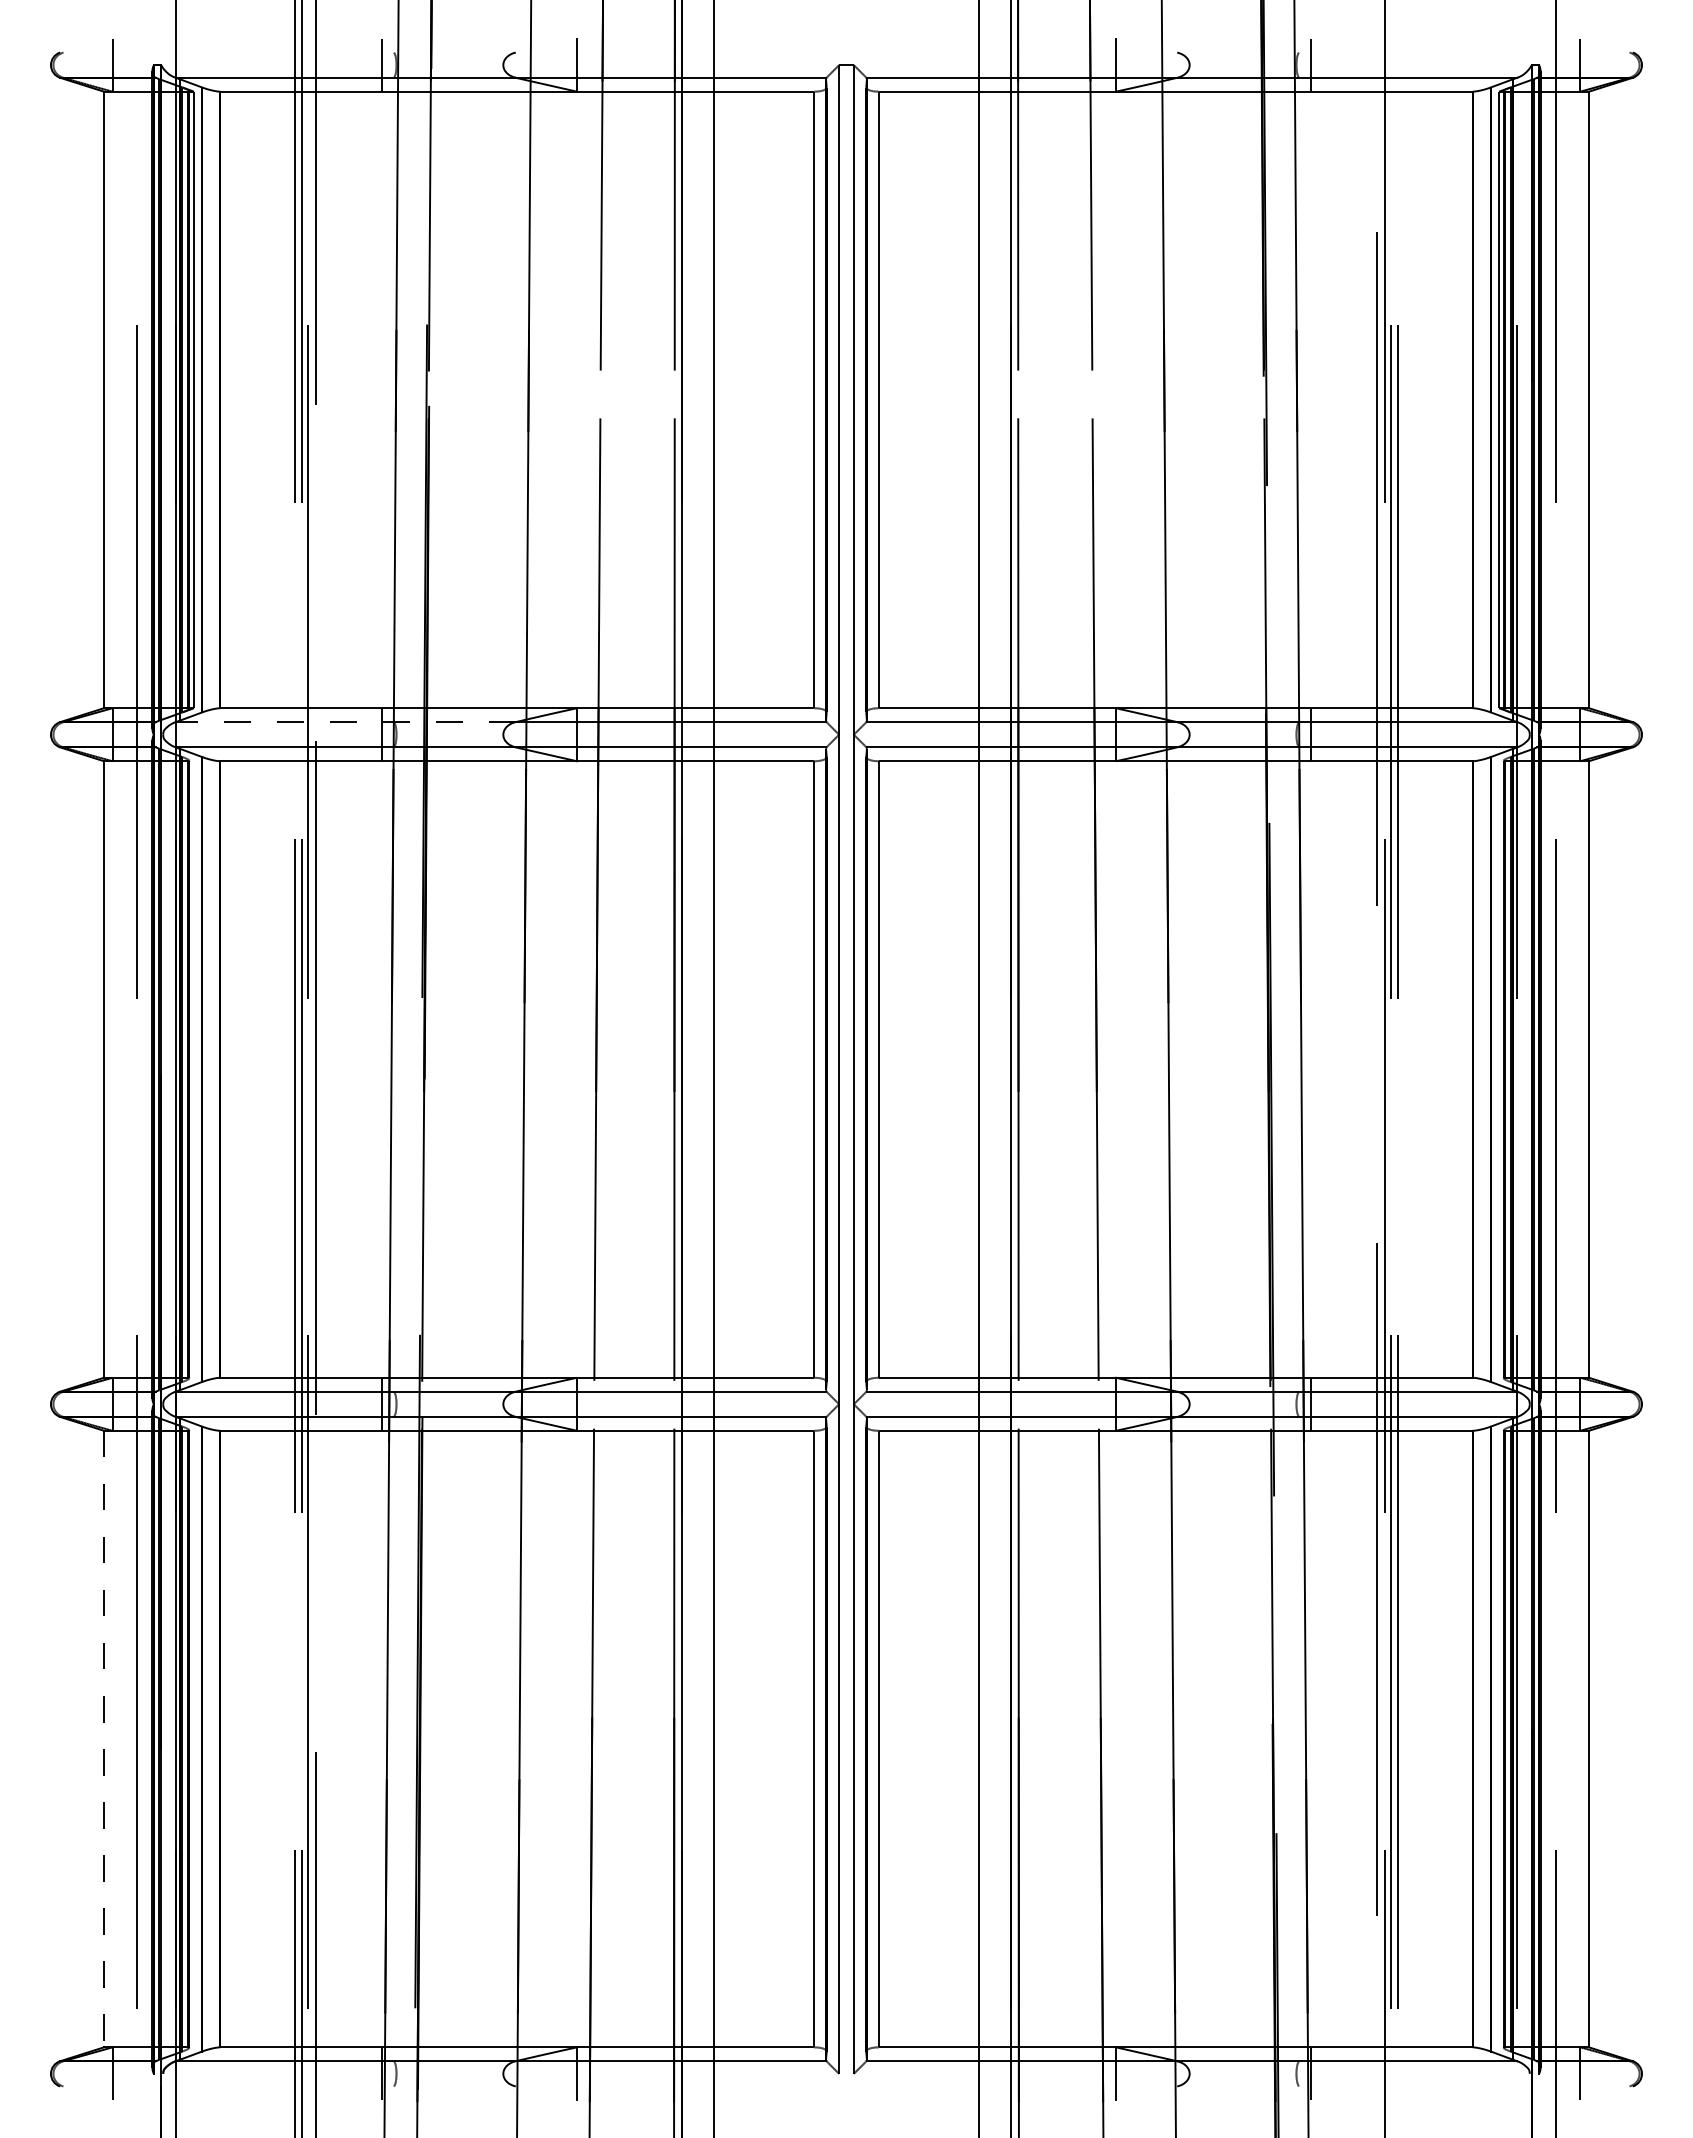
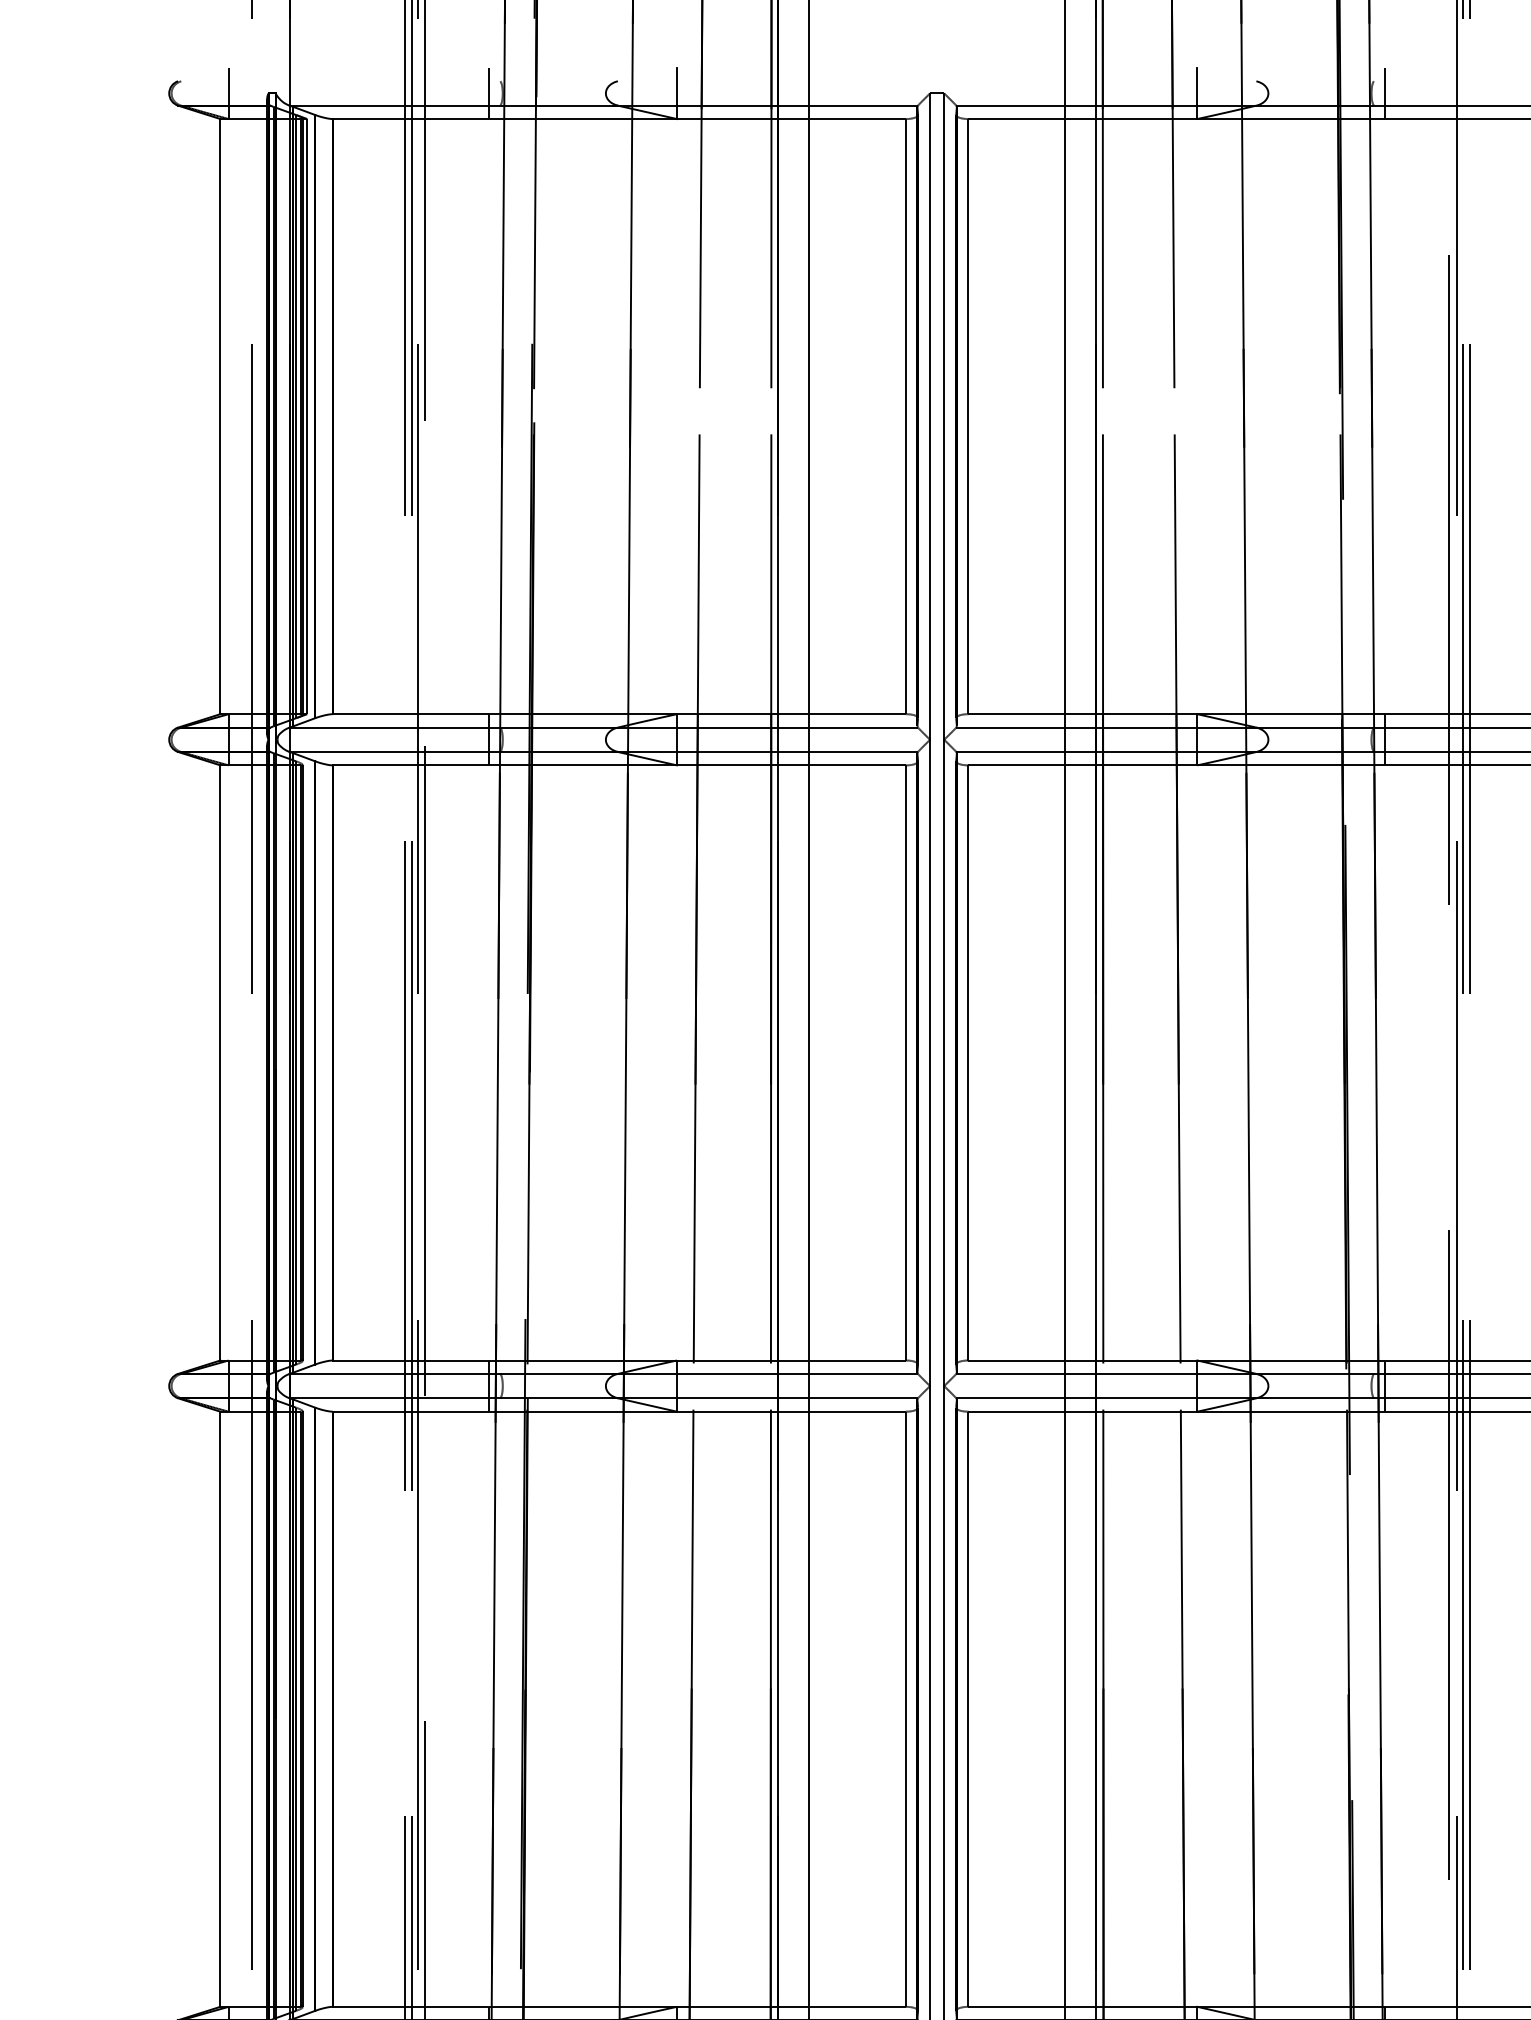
line: (345, 722) -> (453, 727), dashed -> solid
line: (104, 1739) -> (220, 1709), dashed -> solid

